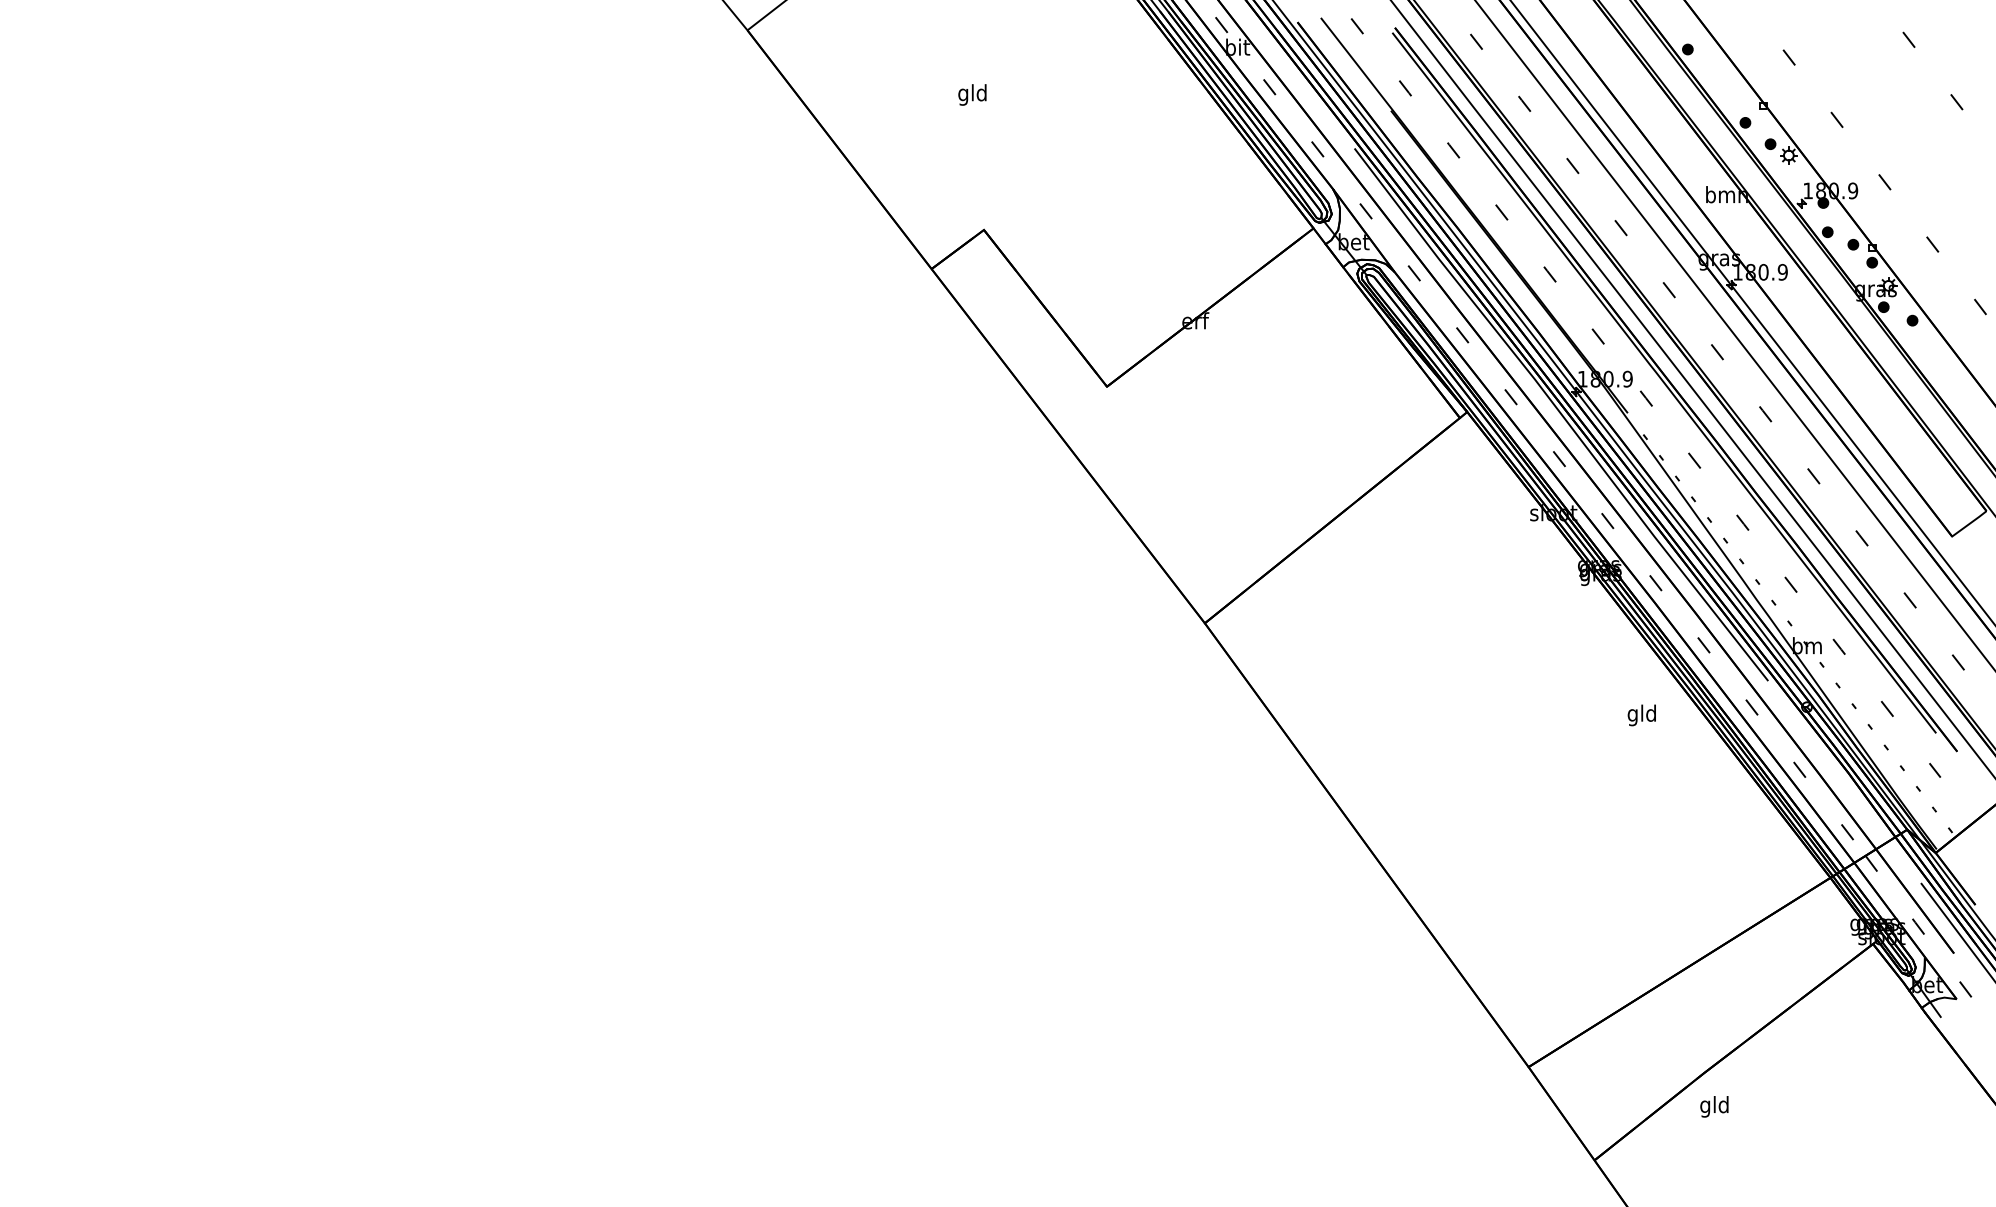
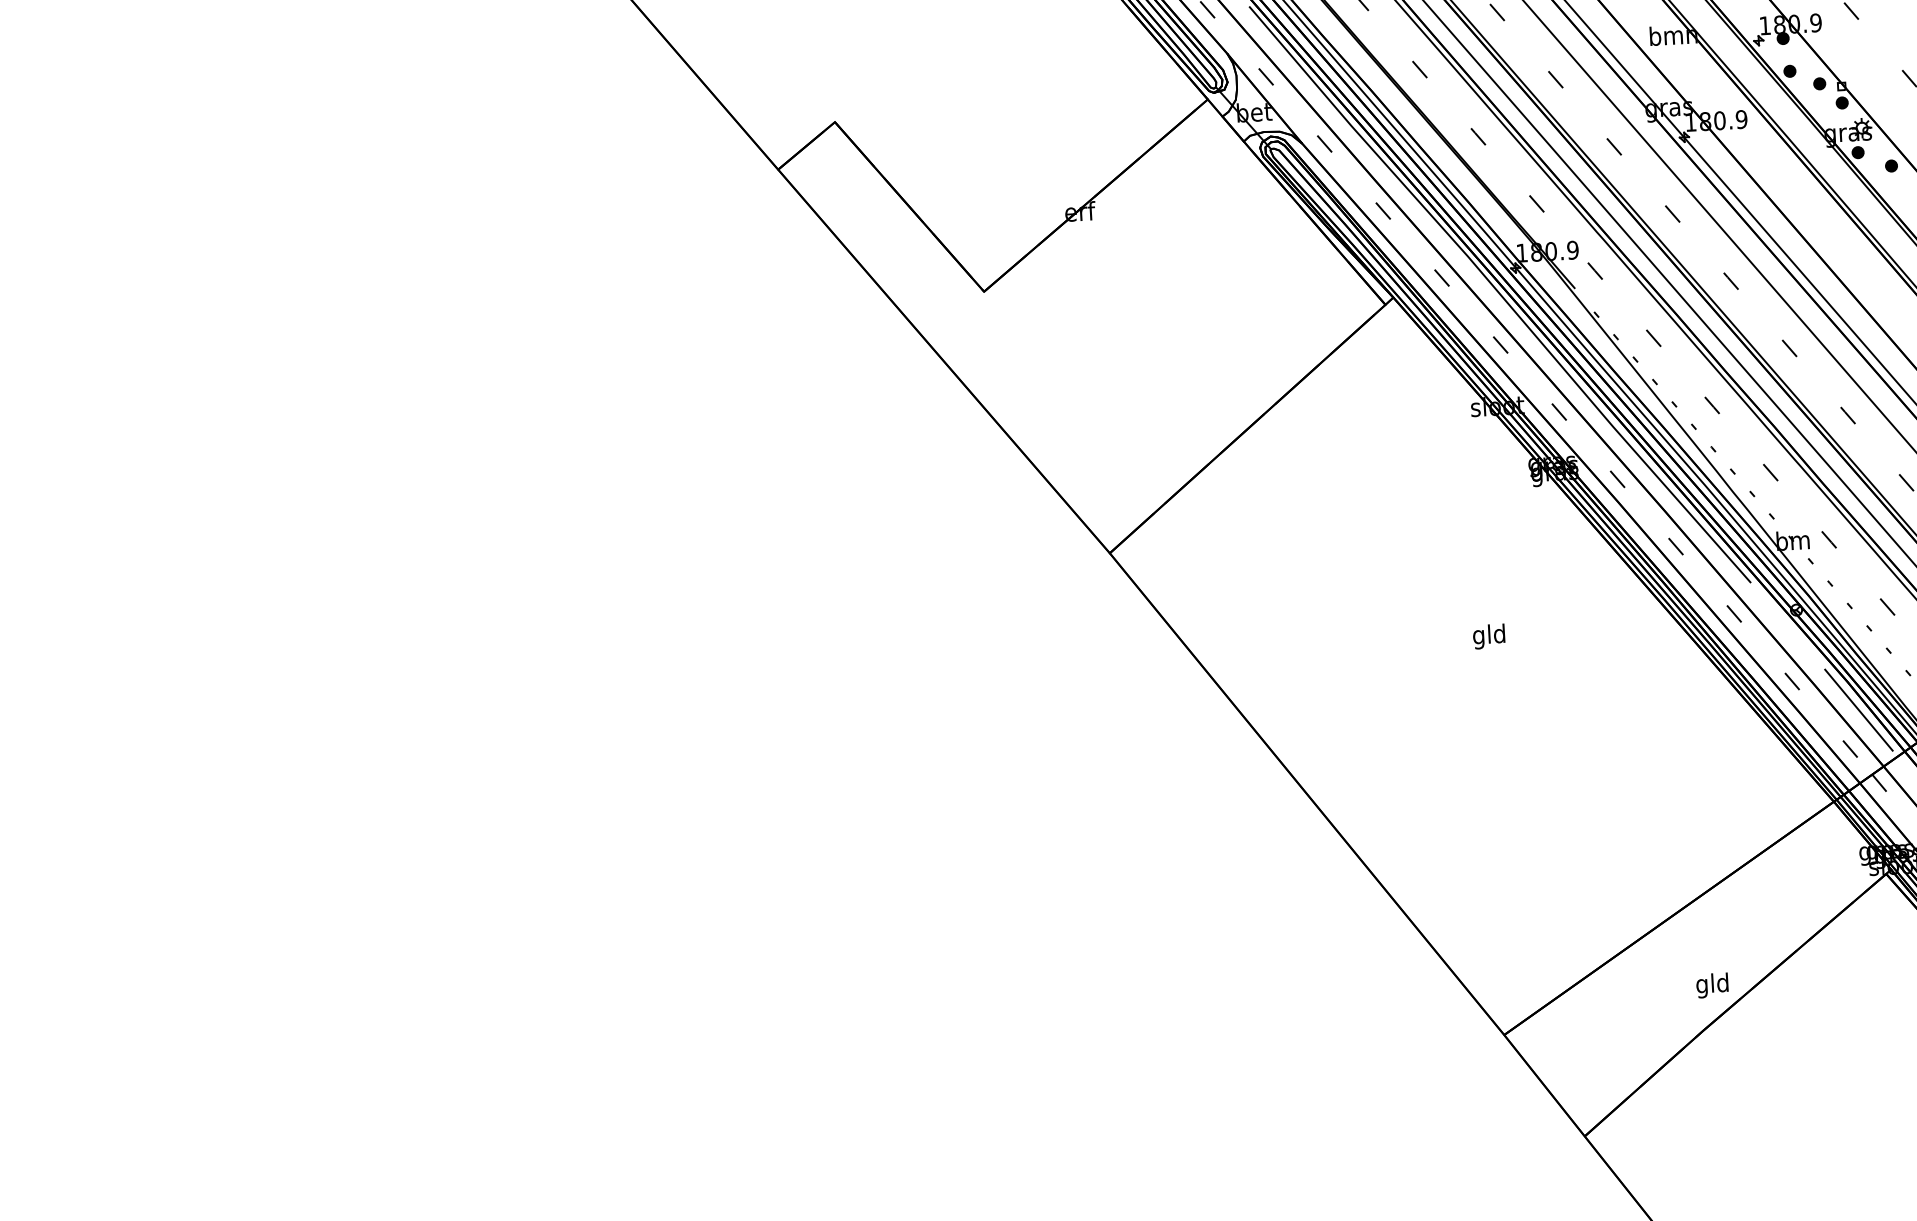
text: (1641, 715) -> (1488, 636), moved
line: (1856, 798) -> (1858, 710), added
text: (1714, 1106) -> (1712, 985), moved

